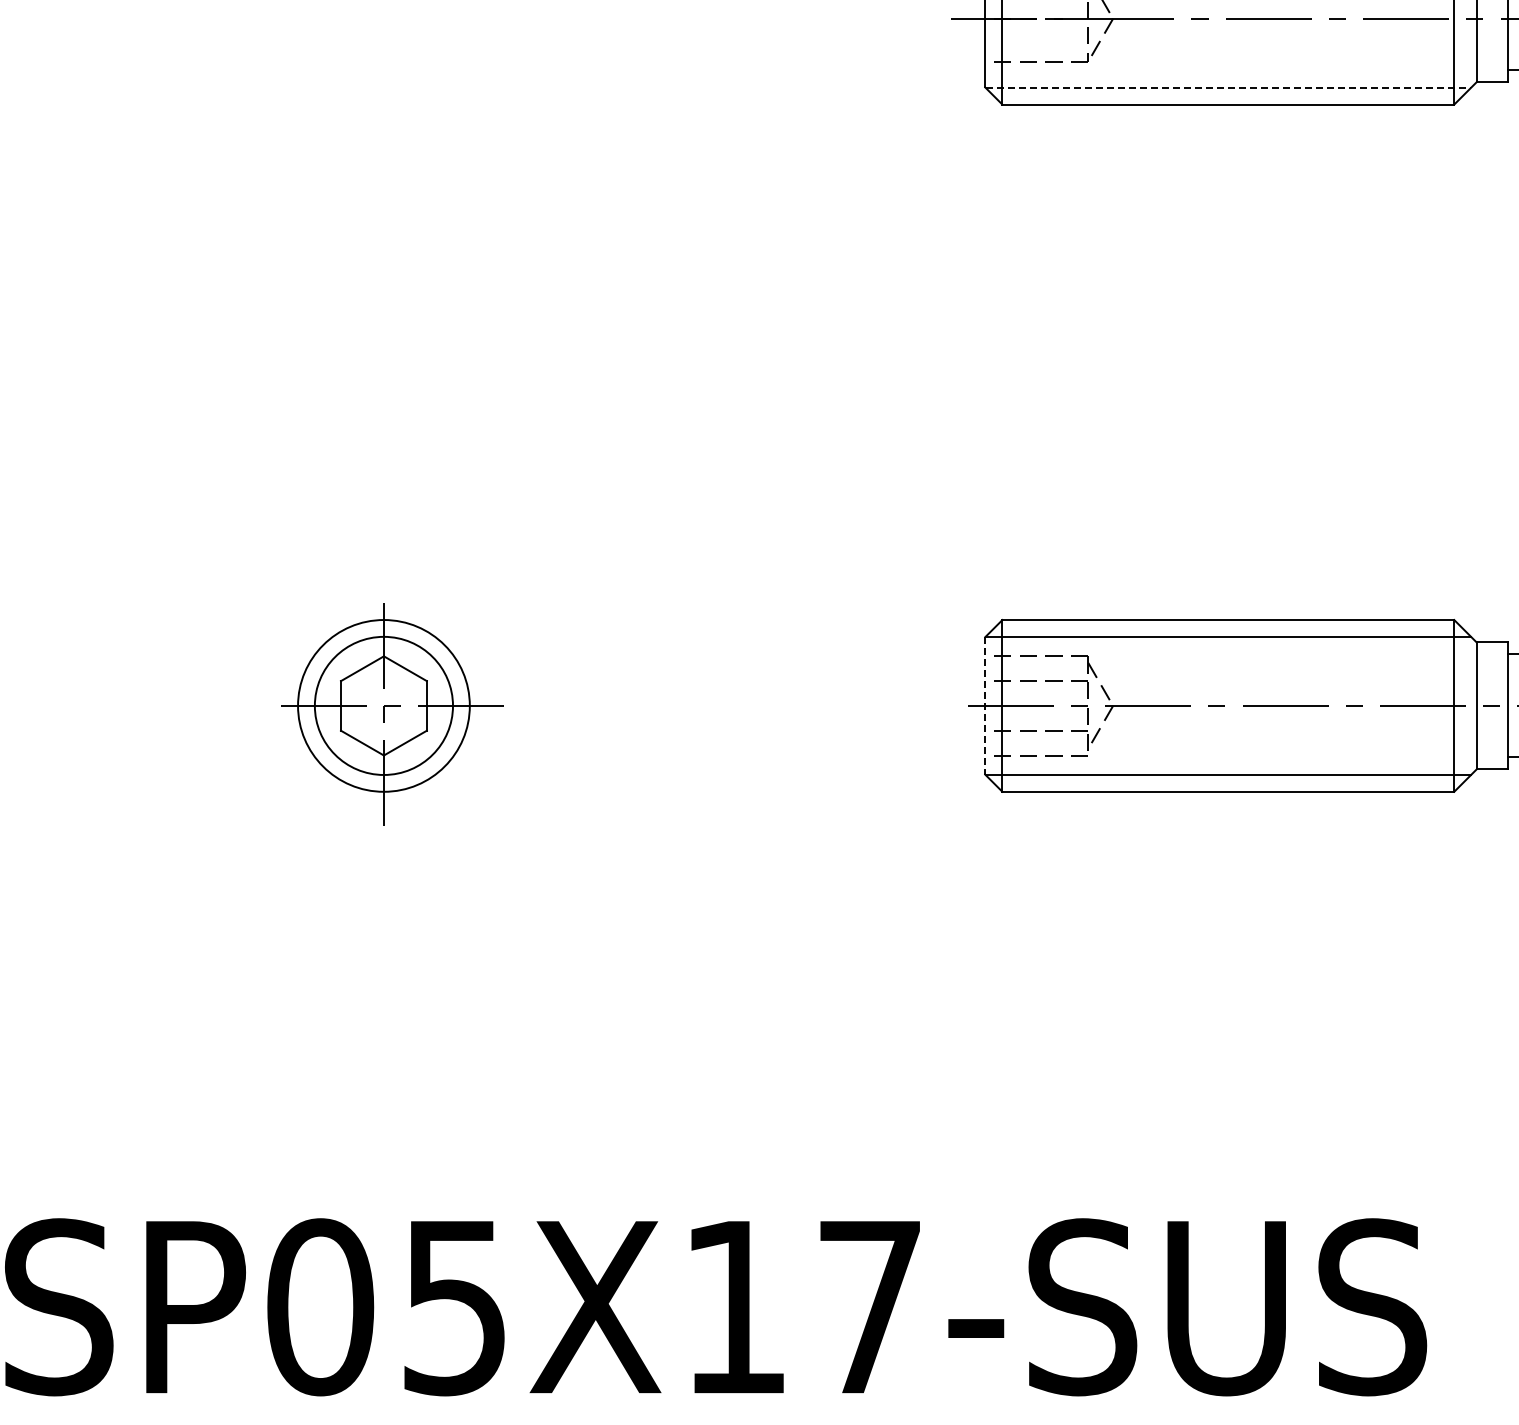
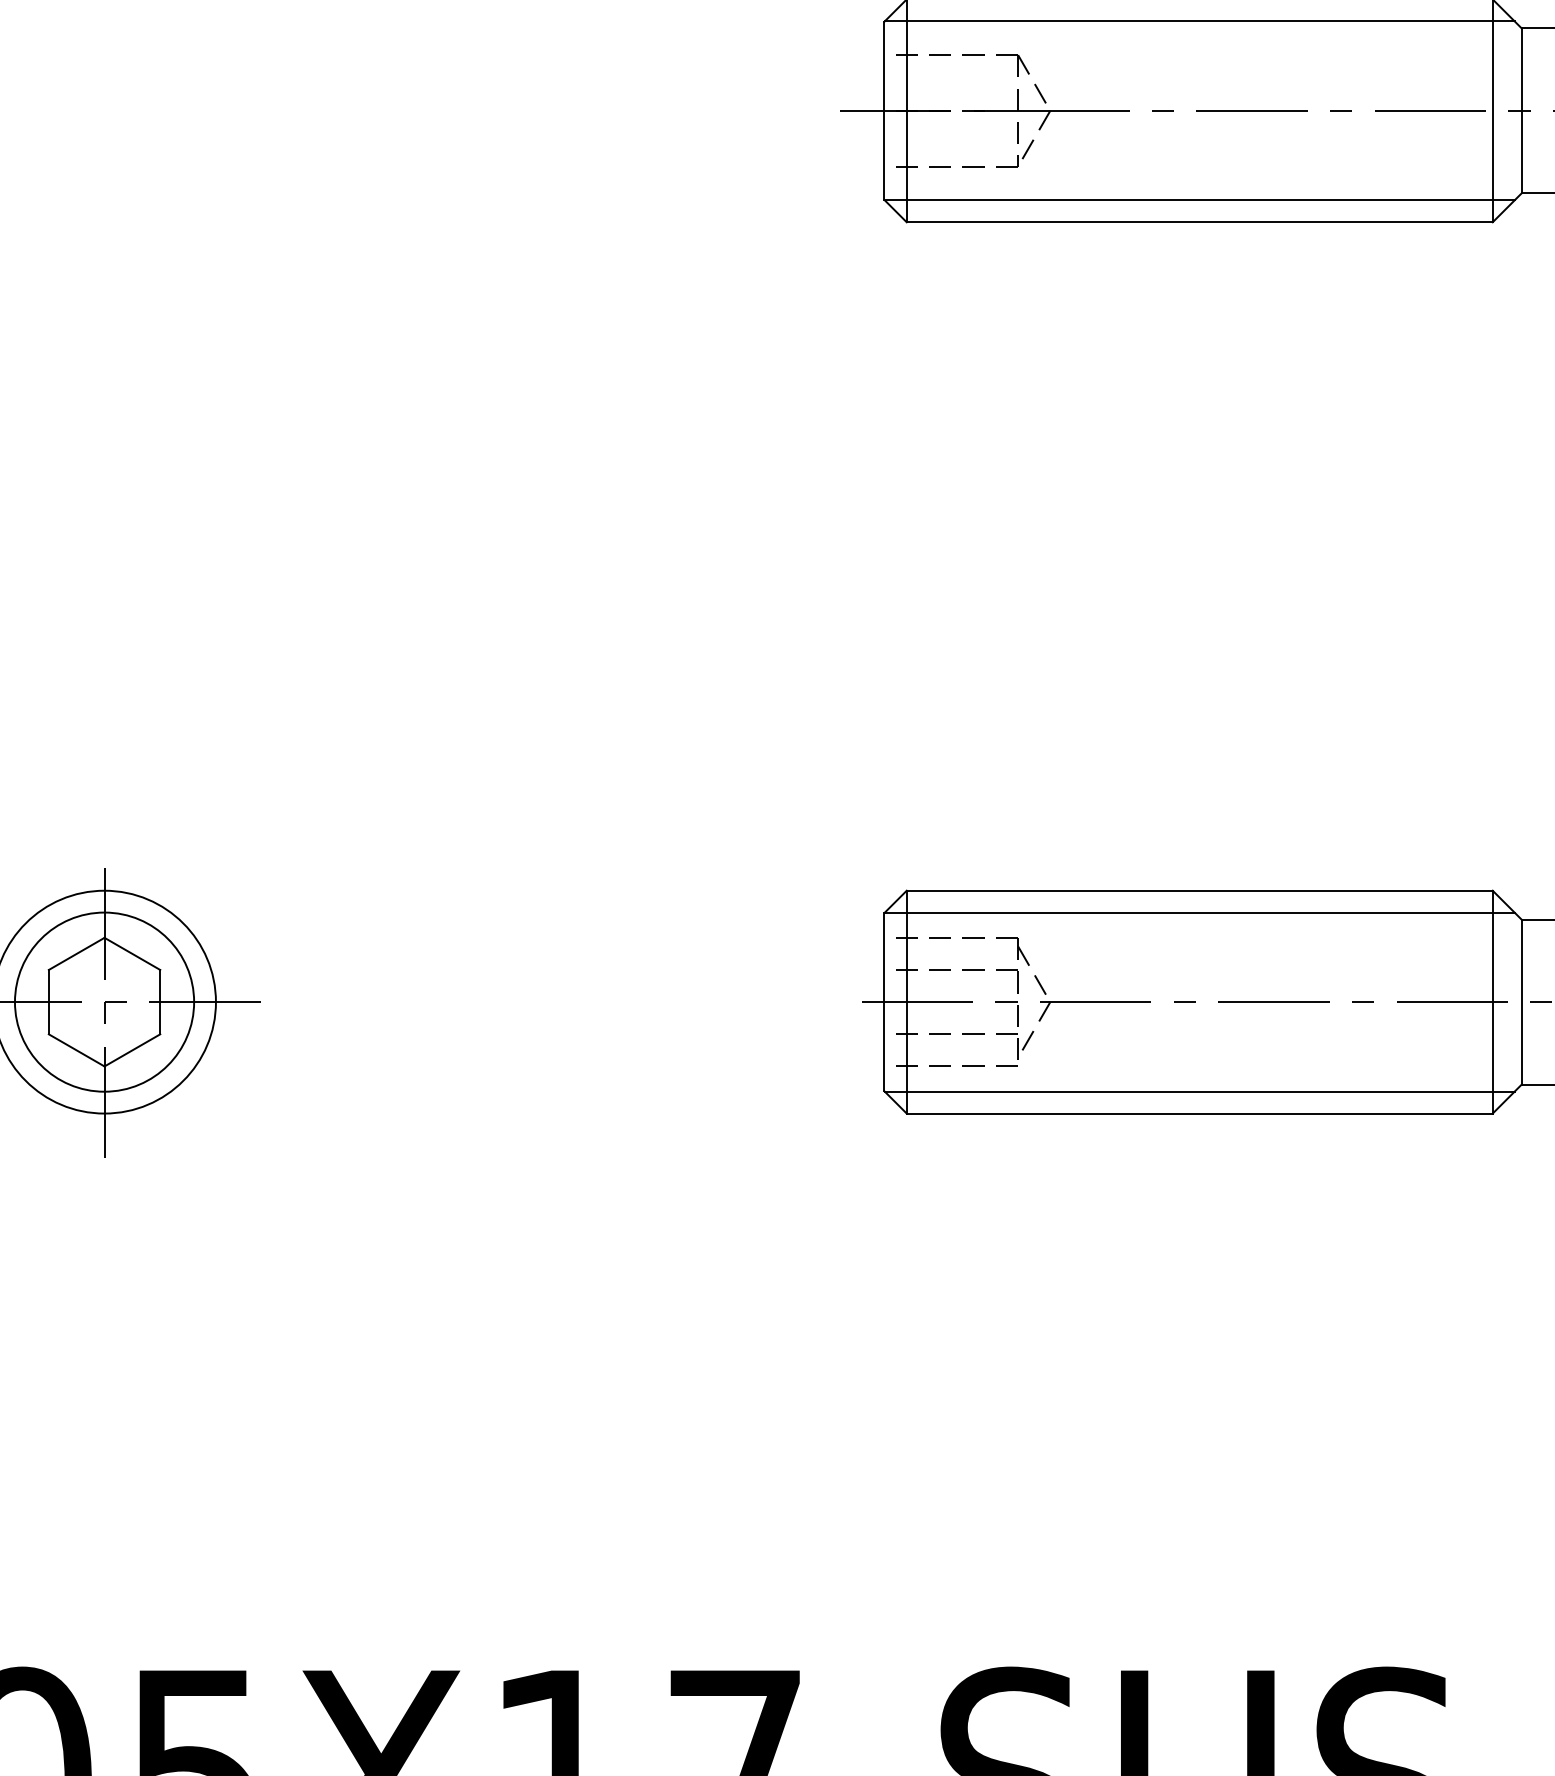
line: (1228, 87) -> (1199, 200), dashed -> solid
line: (985, 705) -> (884, 1001), dashed -> solid

